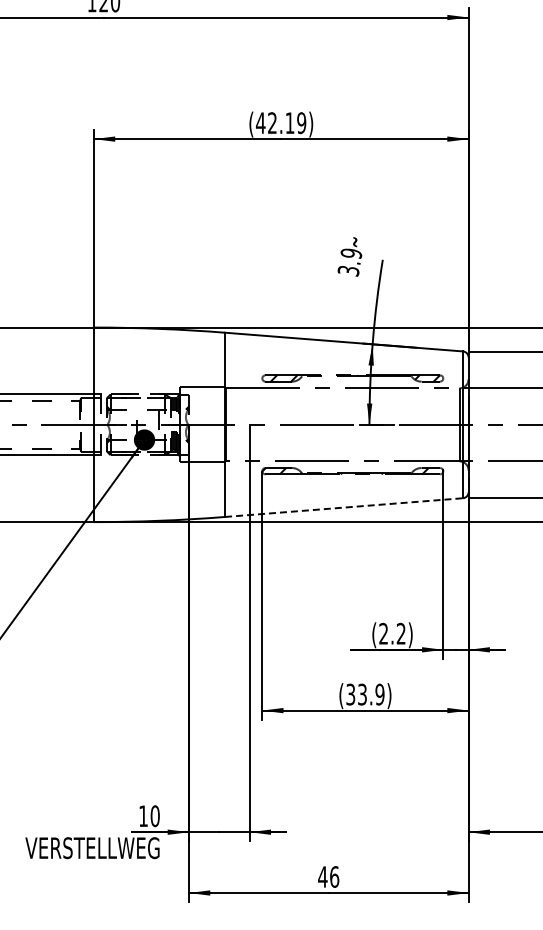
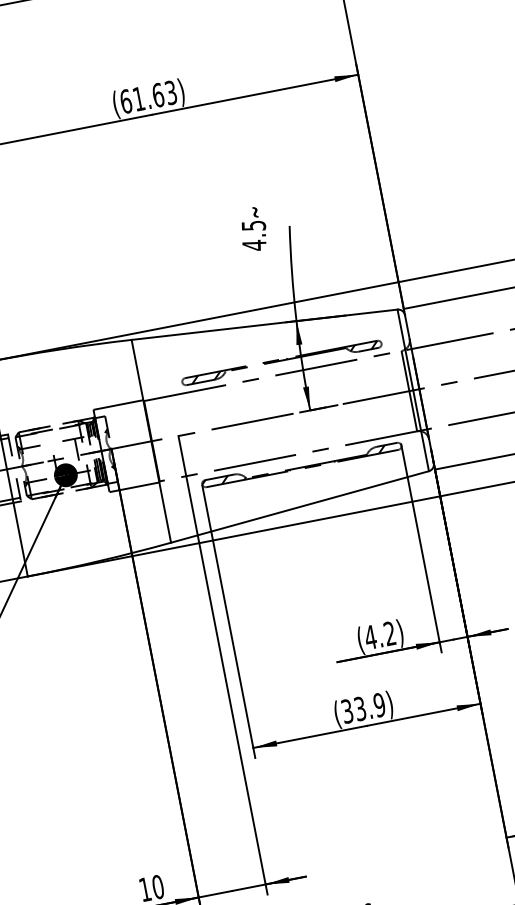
text: (281, 123) -> (148, 97), (42.19) -> (61.63)
text: (349, 262) -> (253, 236), 3.9 -> 4.5
line: (344, 507) -> (300, 506), dashed -> solid
text: (383, 633) -> (370, 637), (2.2) -> (4.2)

